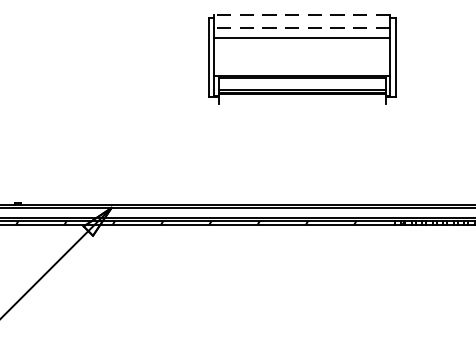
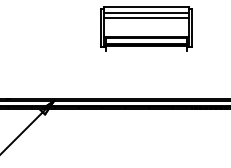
line: (301, 15) -> (146, 7), dashed -> solid
line: (301, 27) -> (146, 13), dashed -> solid

